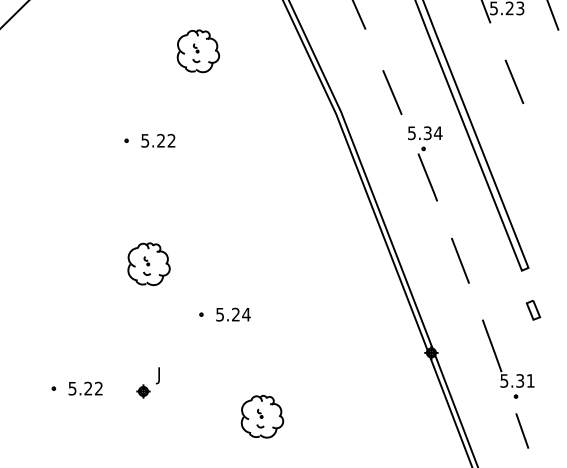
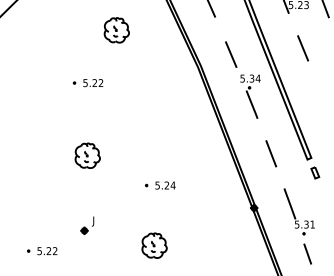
part: (533, 309) -> (315, 172), moved
part: (224, 314) -> (160, 185), moved
part: (77, 389) -> (42, 251), moved

